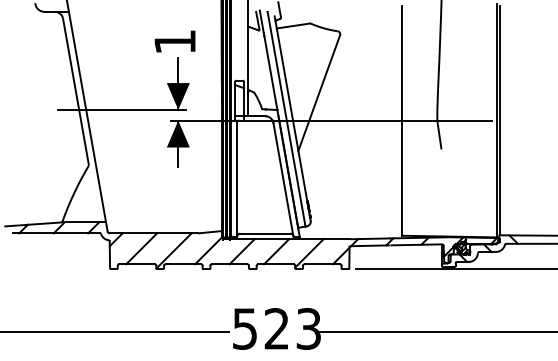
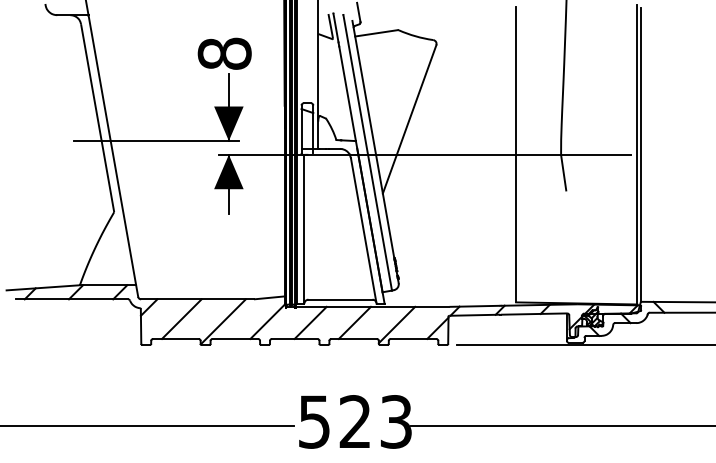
text: (174, 41) -> (224, 53), 1 -> 8

